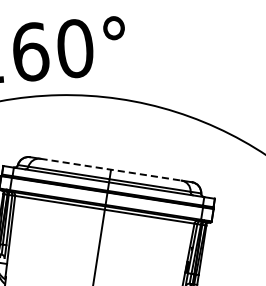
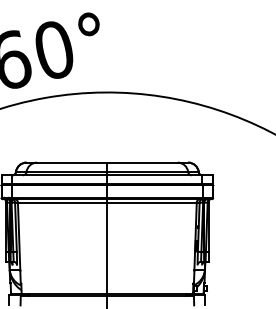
line: (111, 169) -> (107, 162), dashed -> solid

